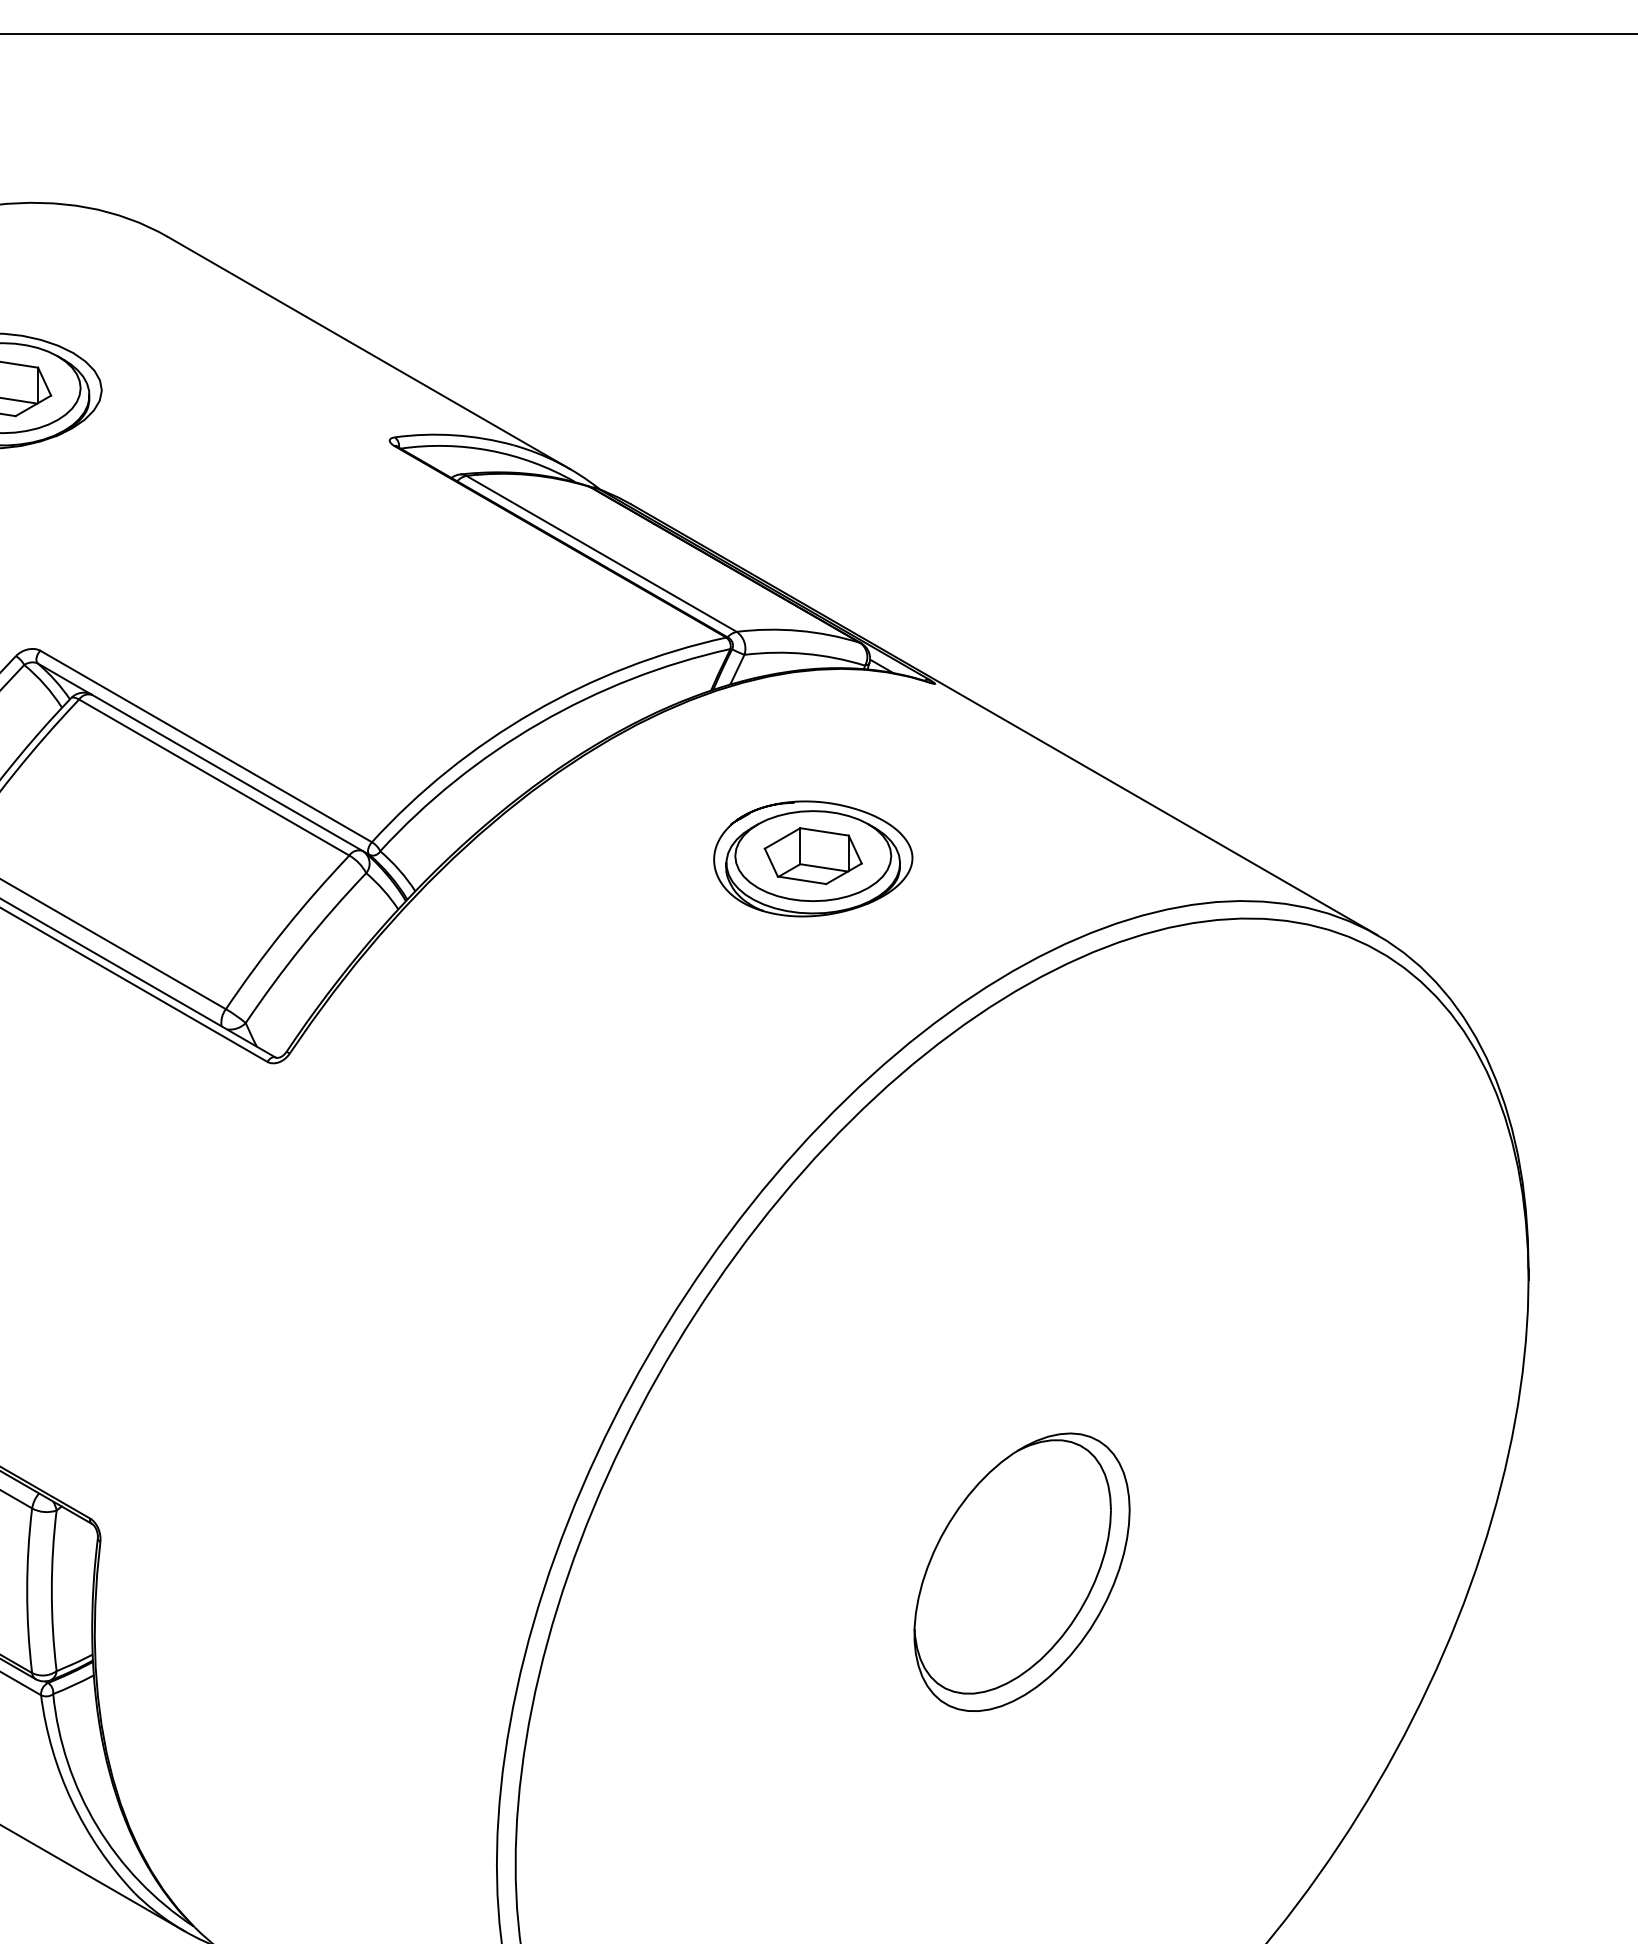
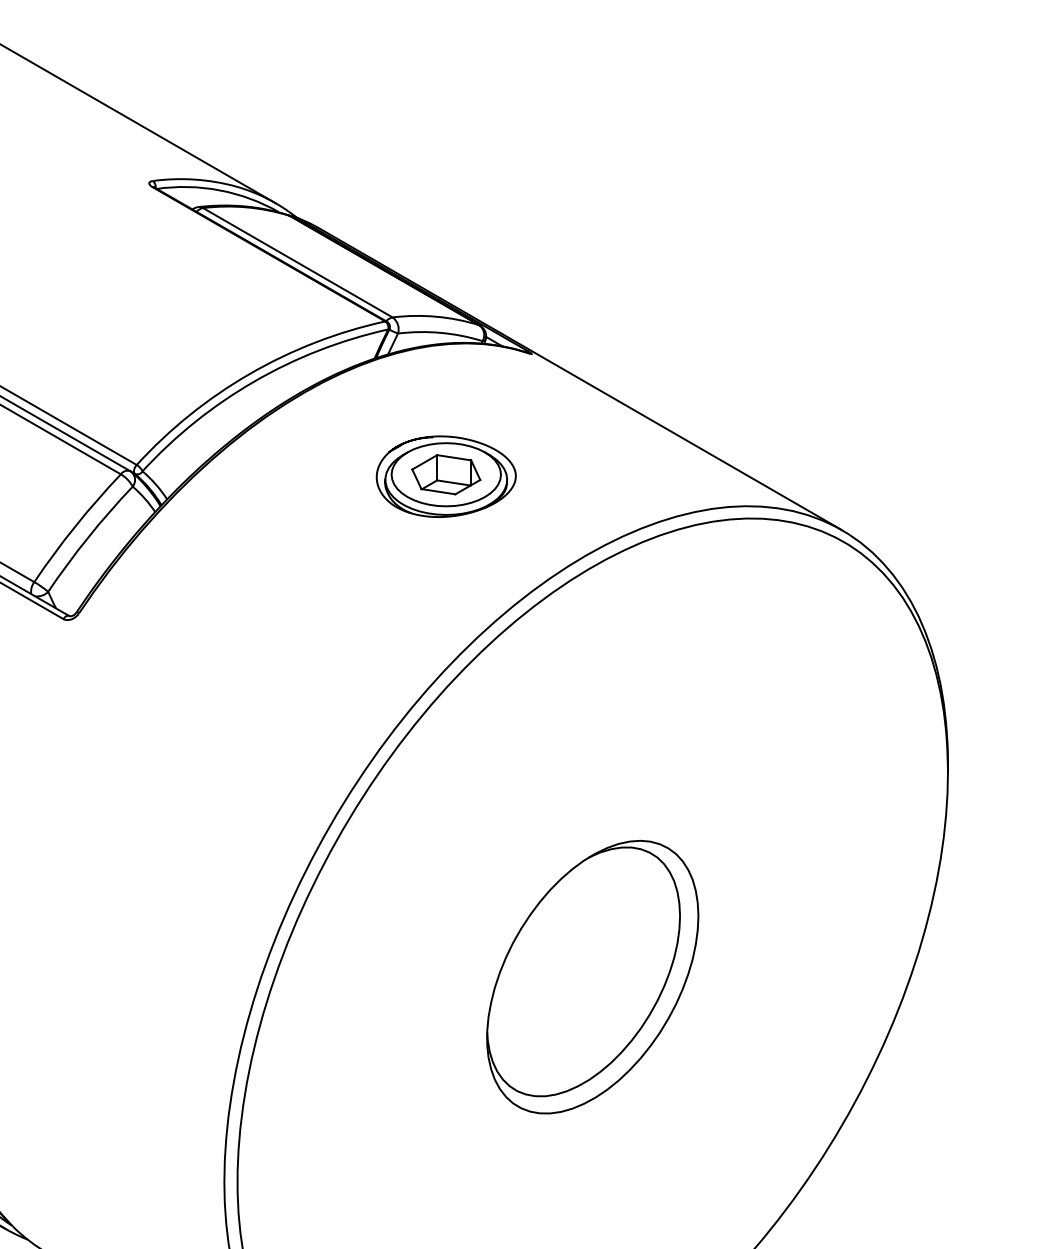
part: (1021, 1571) -> (592, 976), size x1.4

